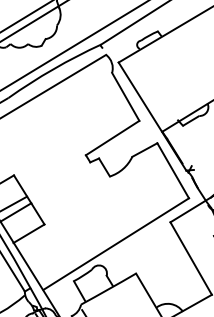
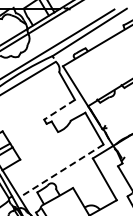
line: (112, 139) -> (59, 110), solid -> dashed
line: (115, 244) -> (61, 171), solid -> dashed

